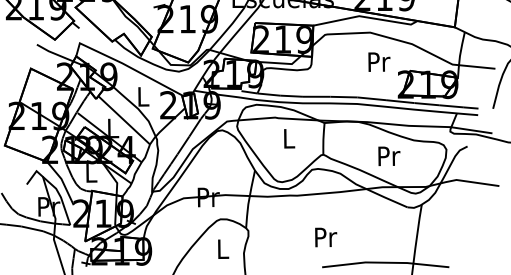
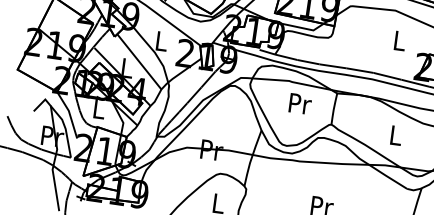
text: (379, 61) -> (400, 40), Pr -> L
text: (289, 138) -> (300, 103), L -> Pr
text: (389, 156) -> (396, 135), Pr -> L

